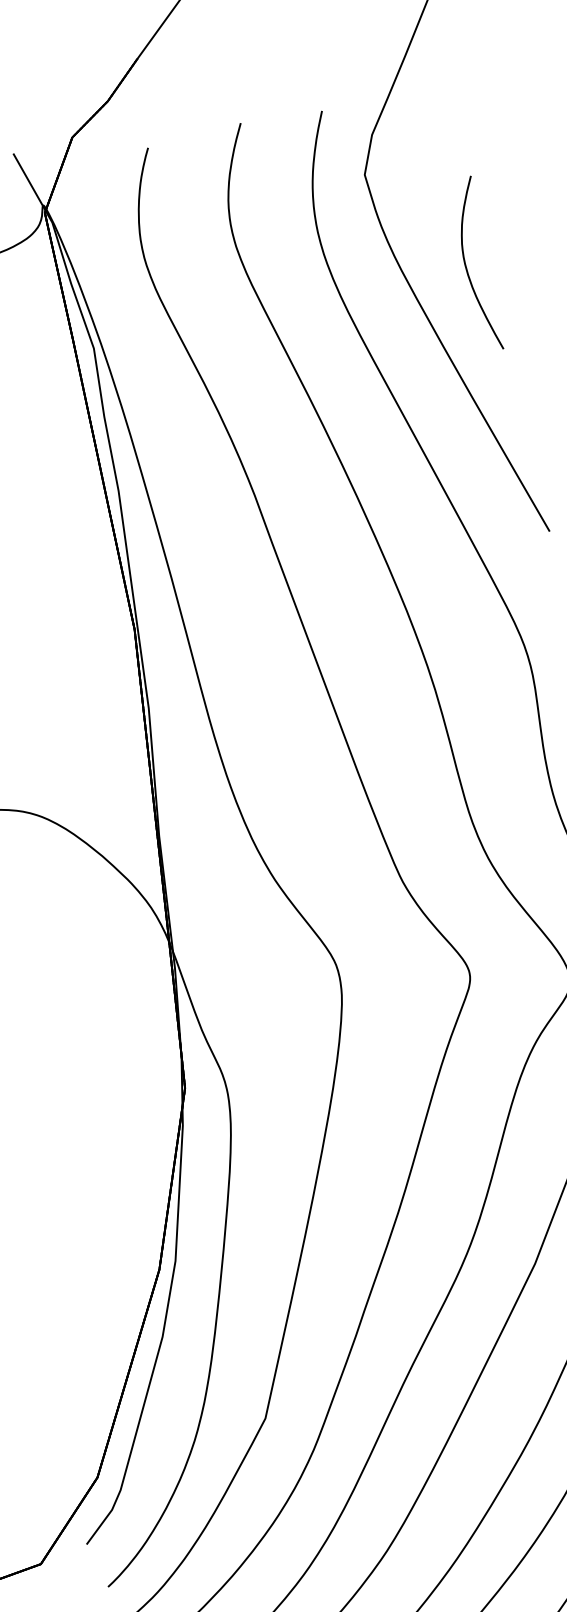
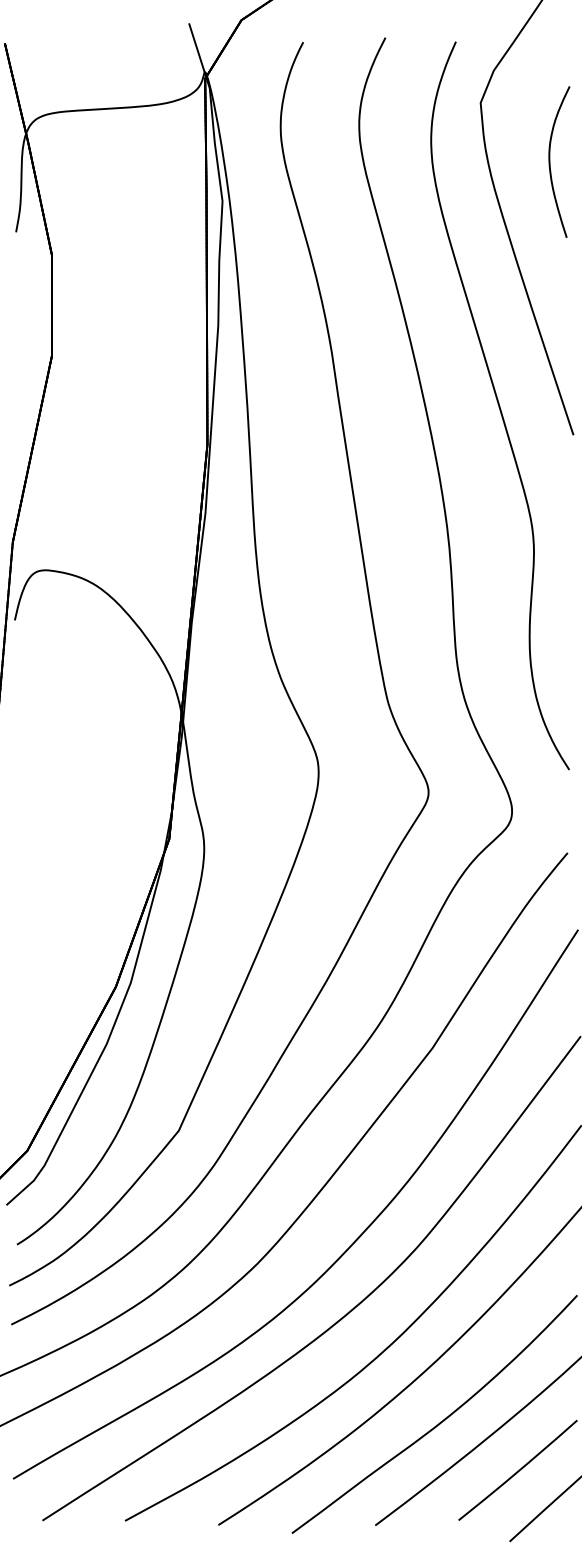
curve: (466, 266) -> (550, 161), moved

